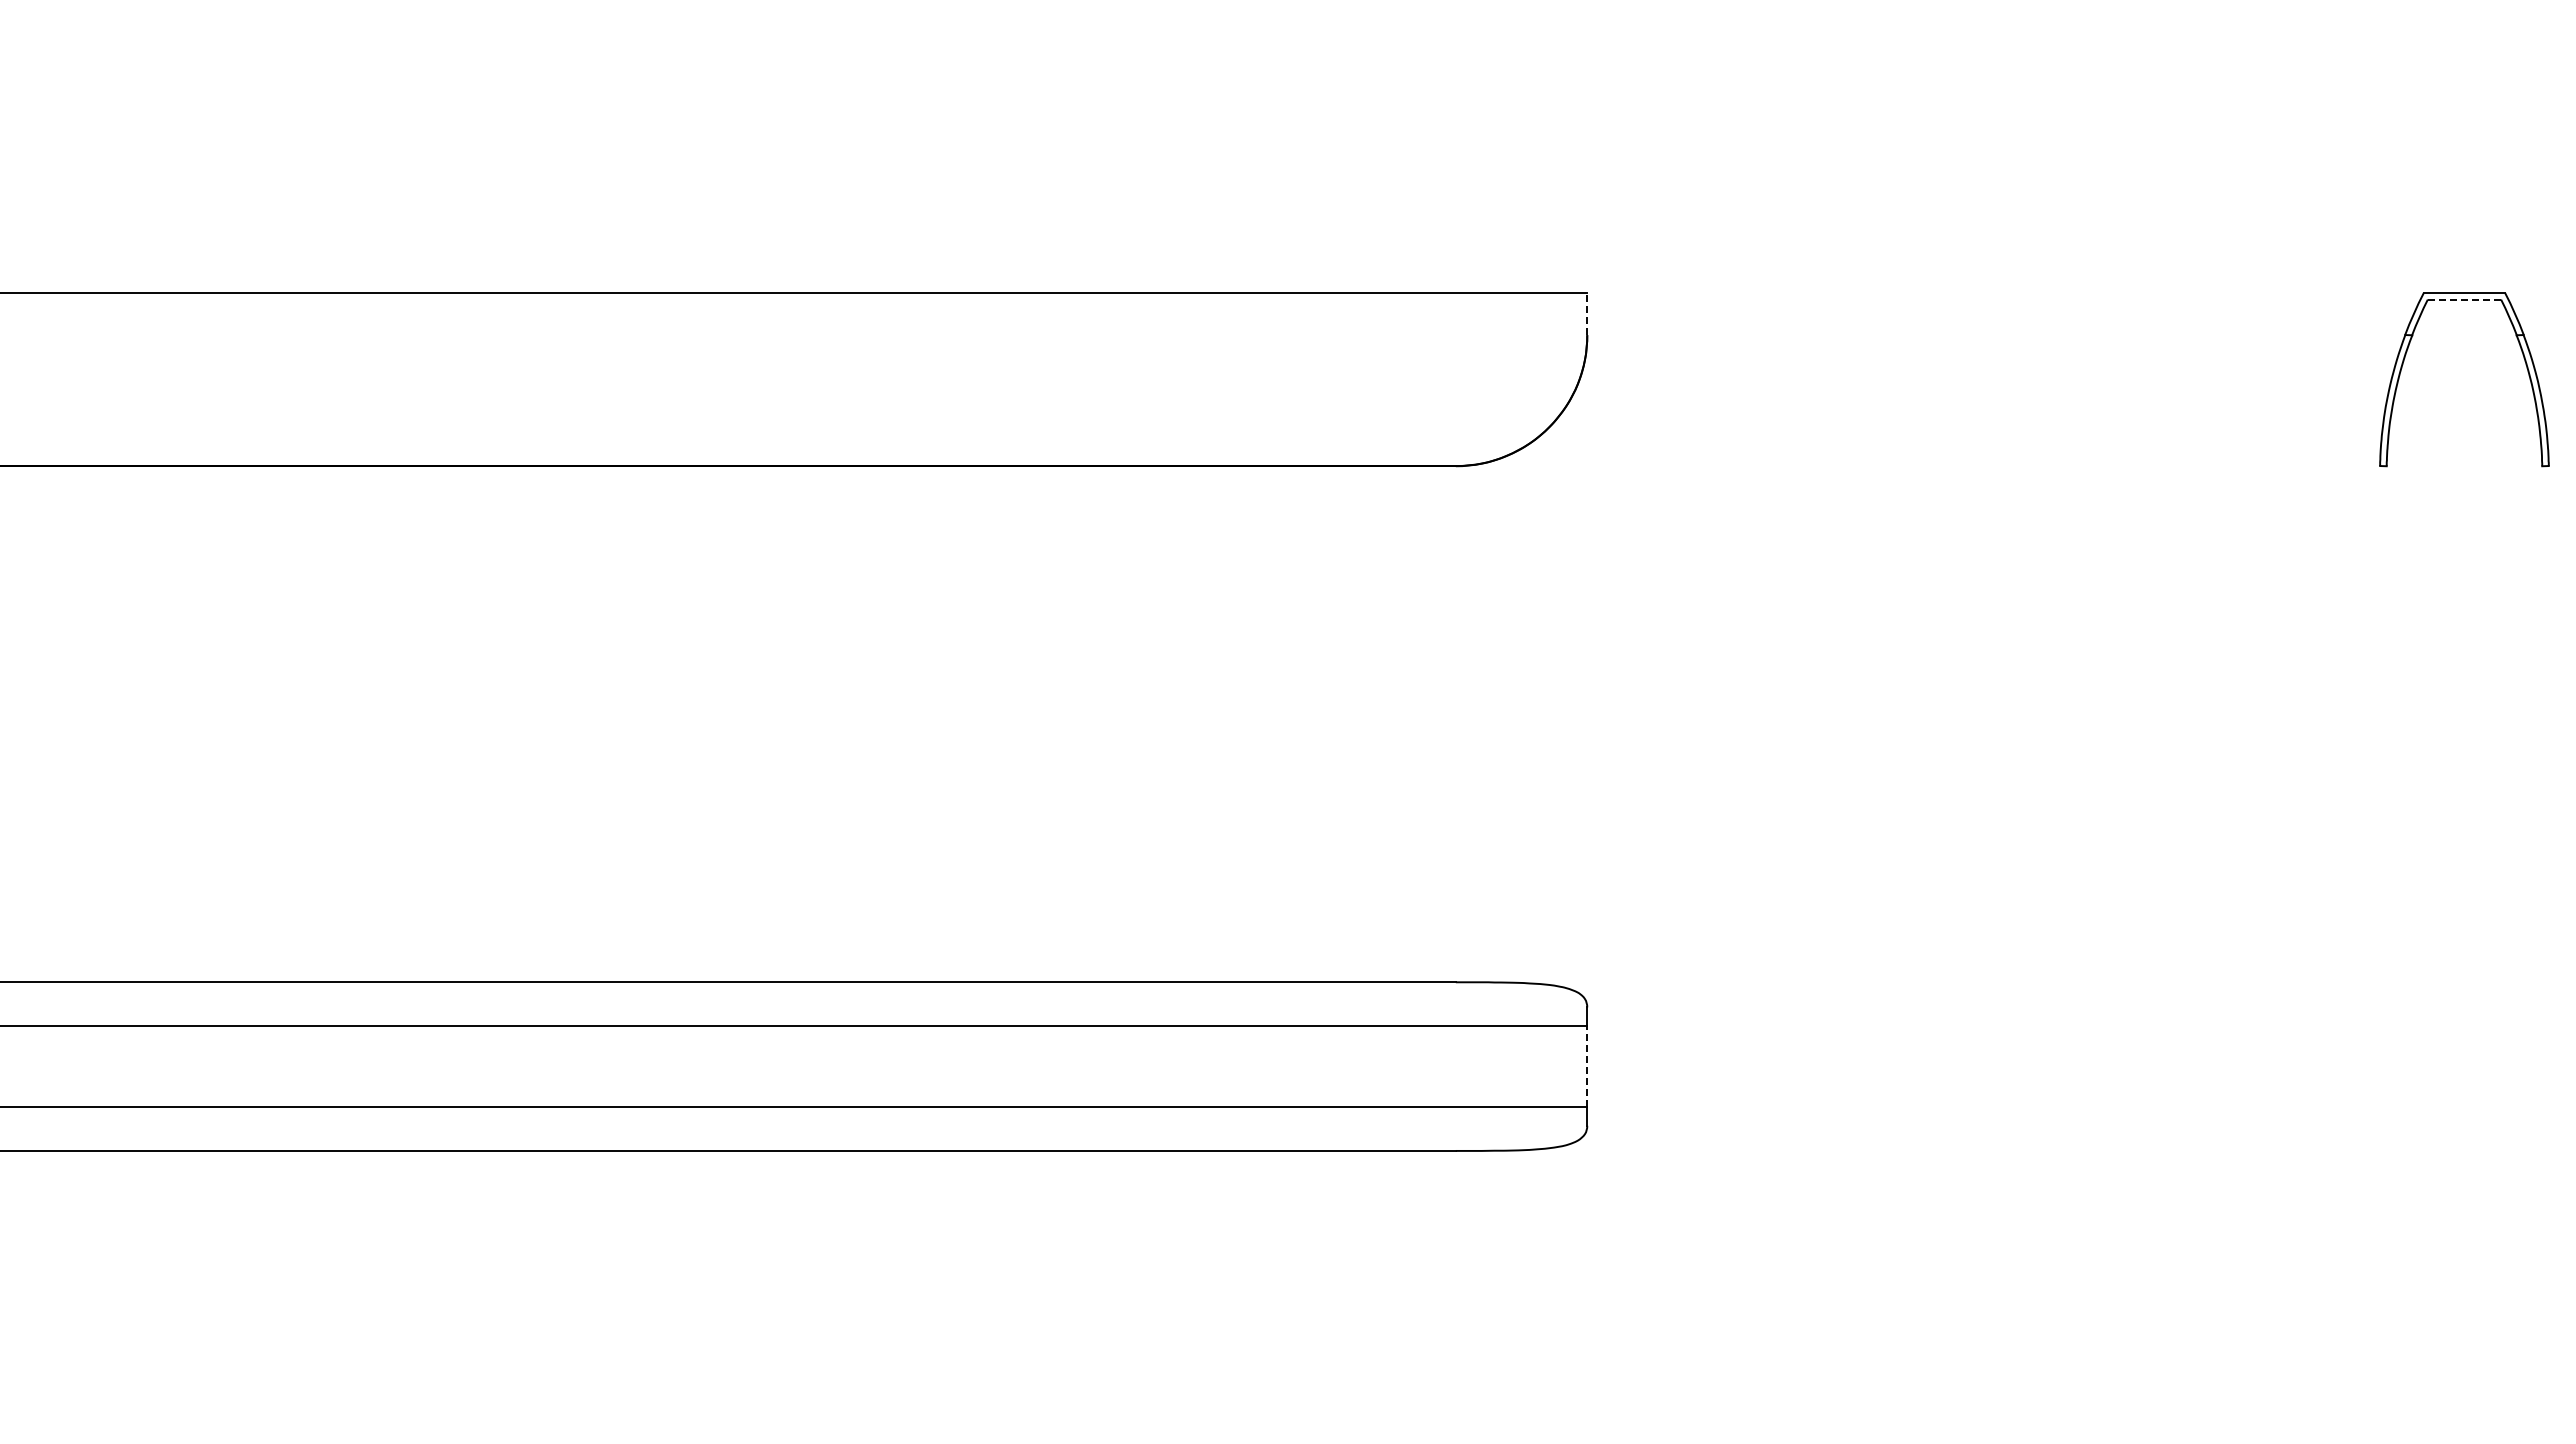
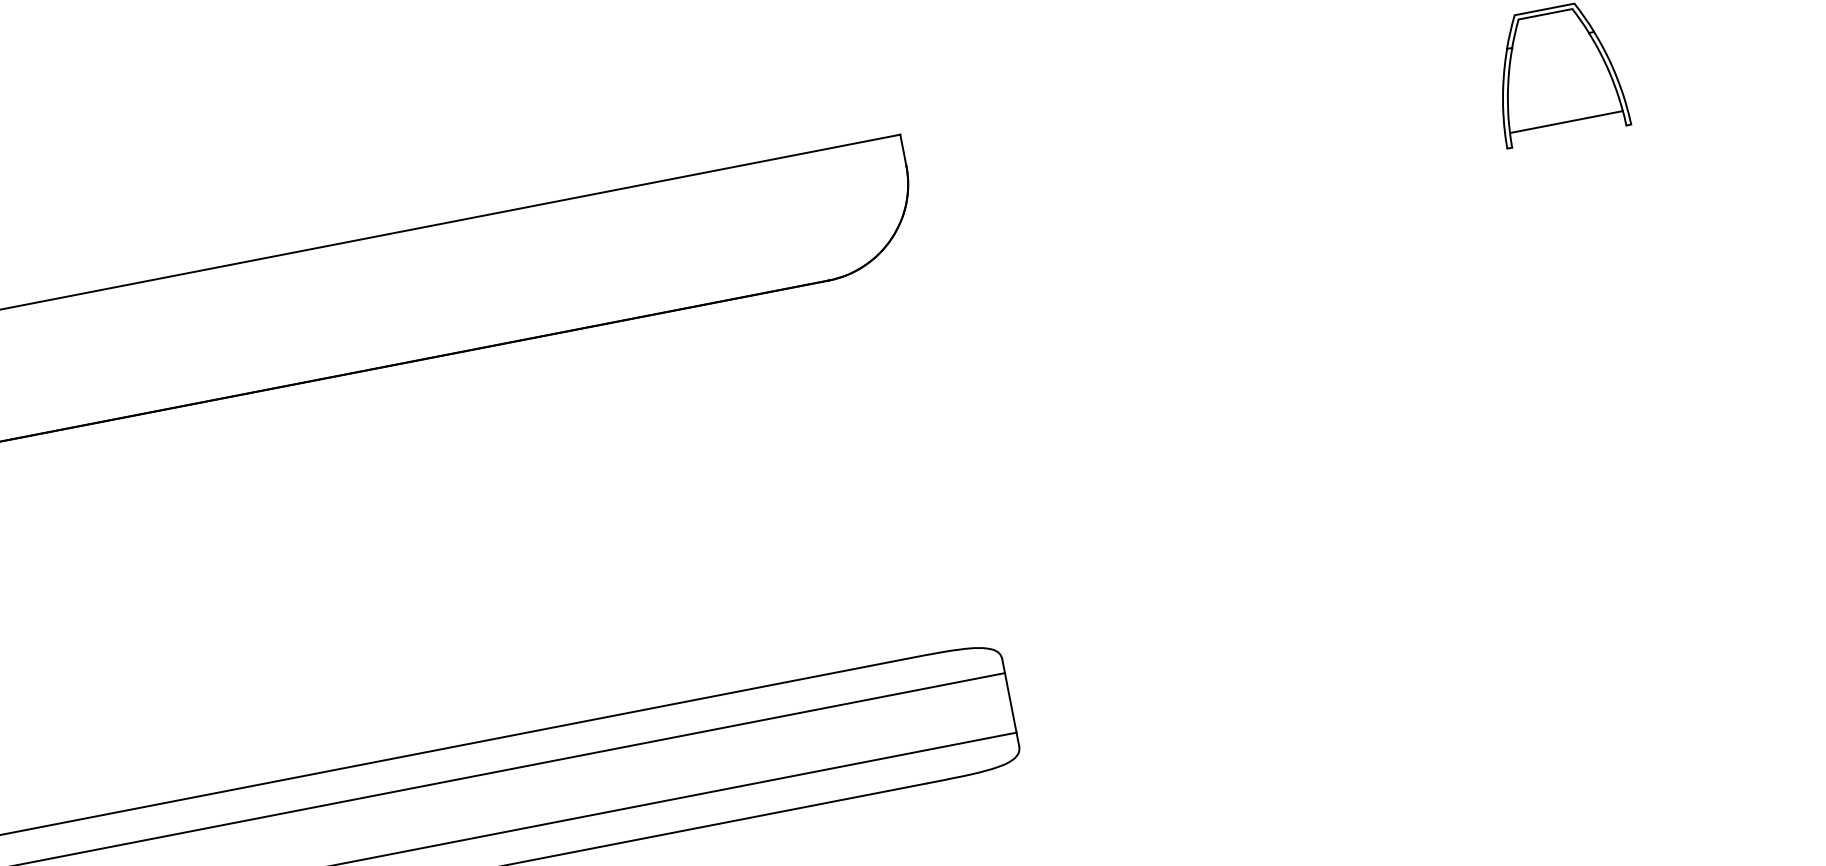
line: (2464, 299) -> (1545, 14), dashed -> solid
line: (1587, 313) -> (903, 149), dashed -> solid
line: (2464, 446) -> (1566, 122), added
line: (1587, 1066) -> (1010, 702), dashed -> solid

